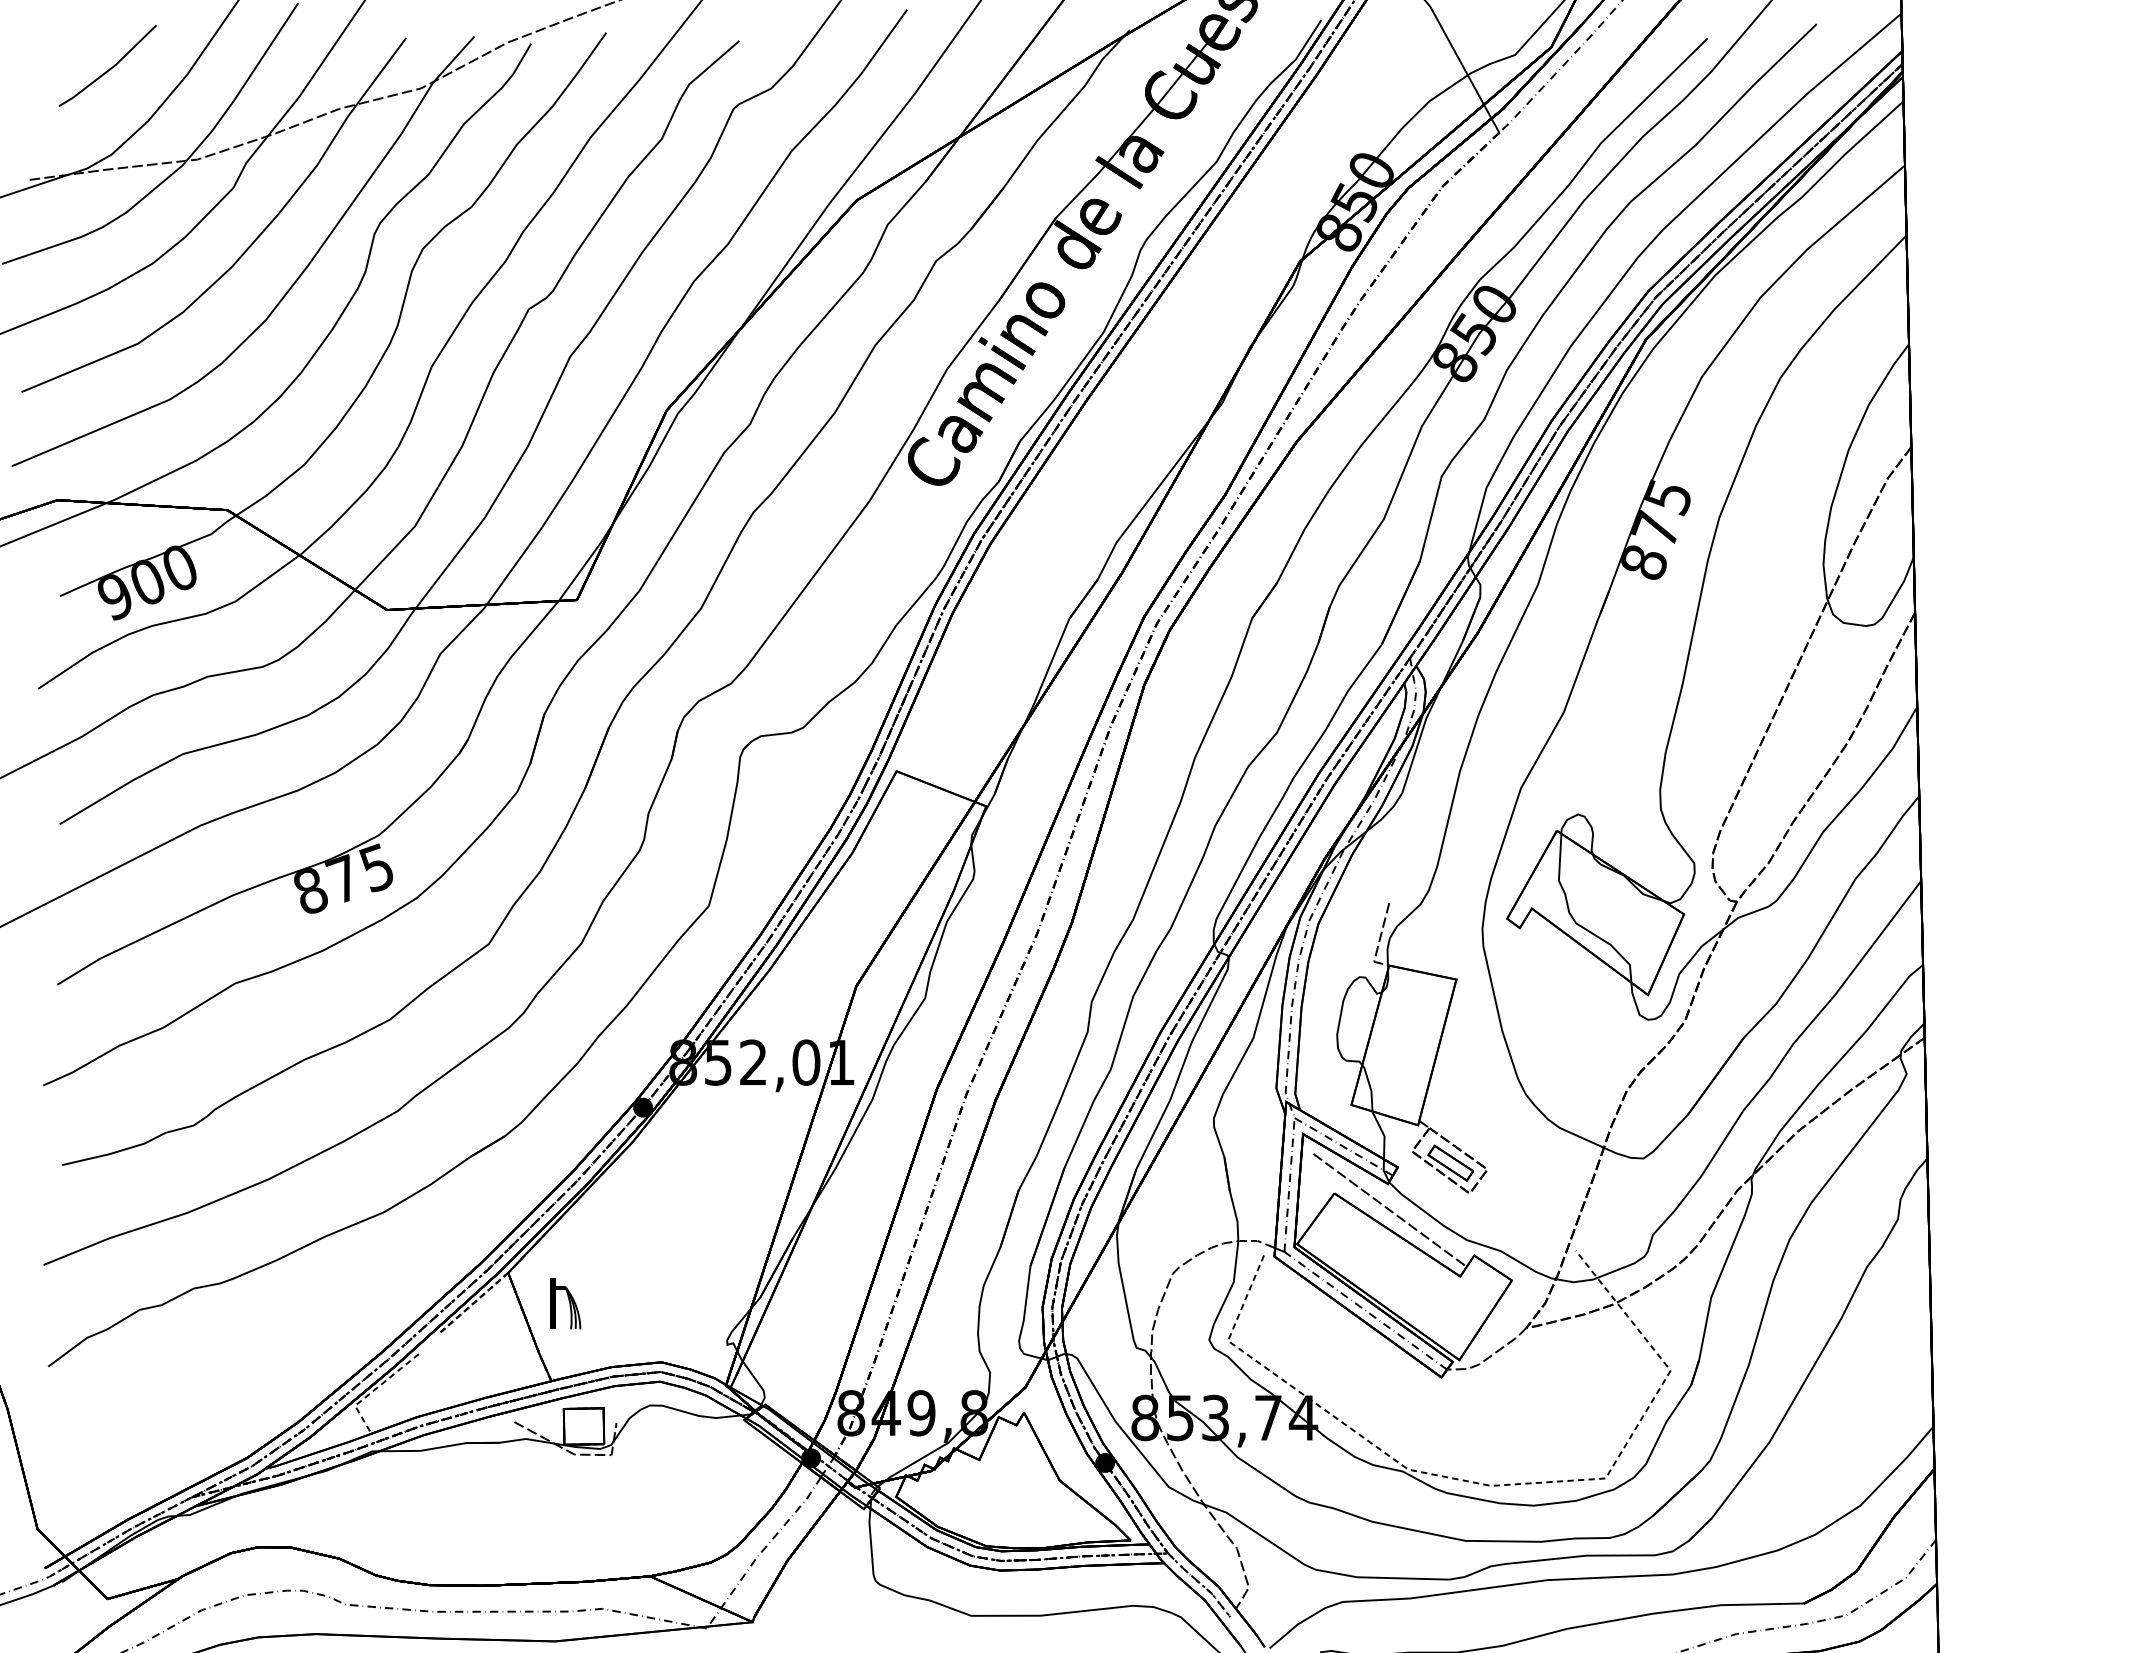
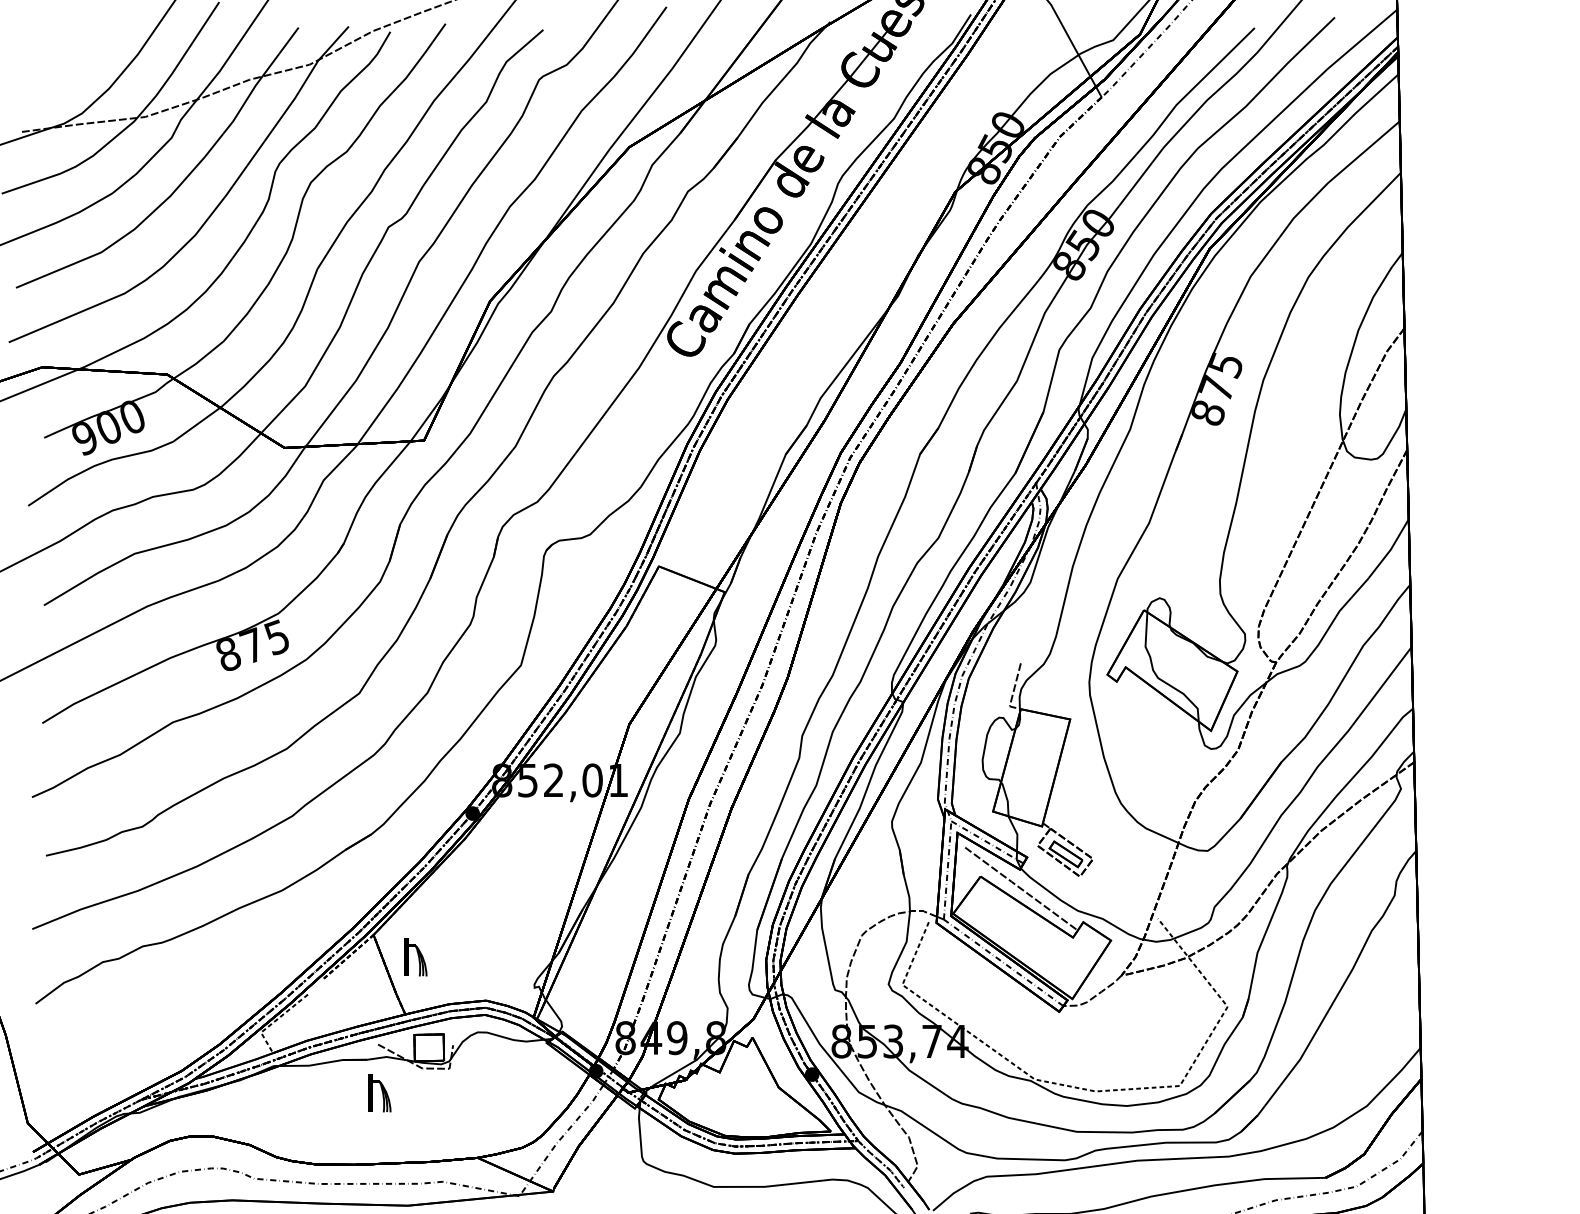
line: (110, 67) -> (81, 49), removed
part: (516, 1488) -> (379, 1093), added

